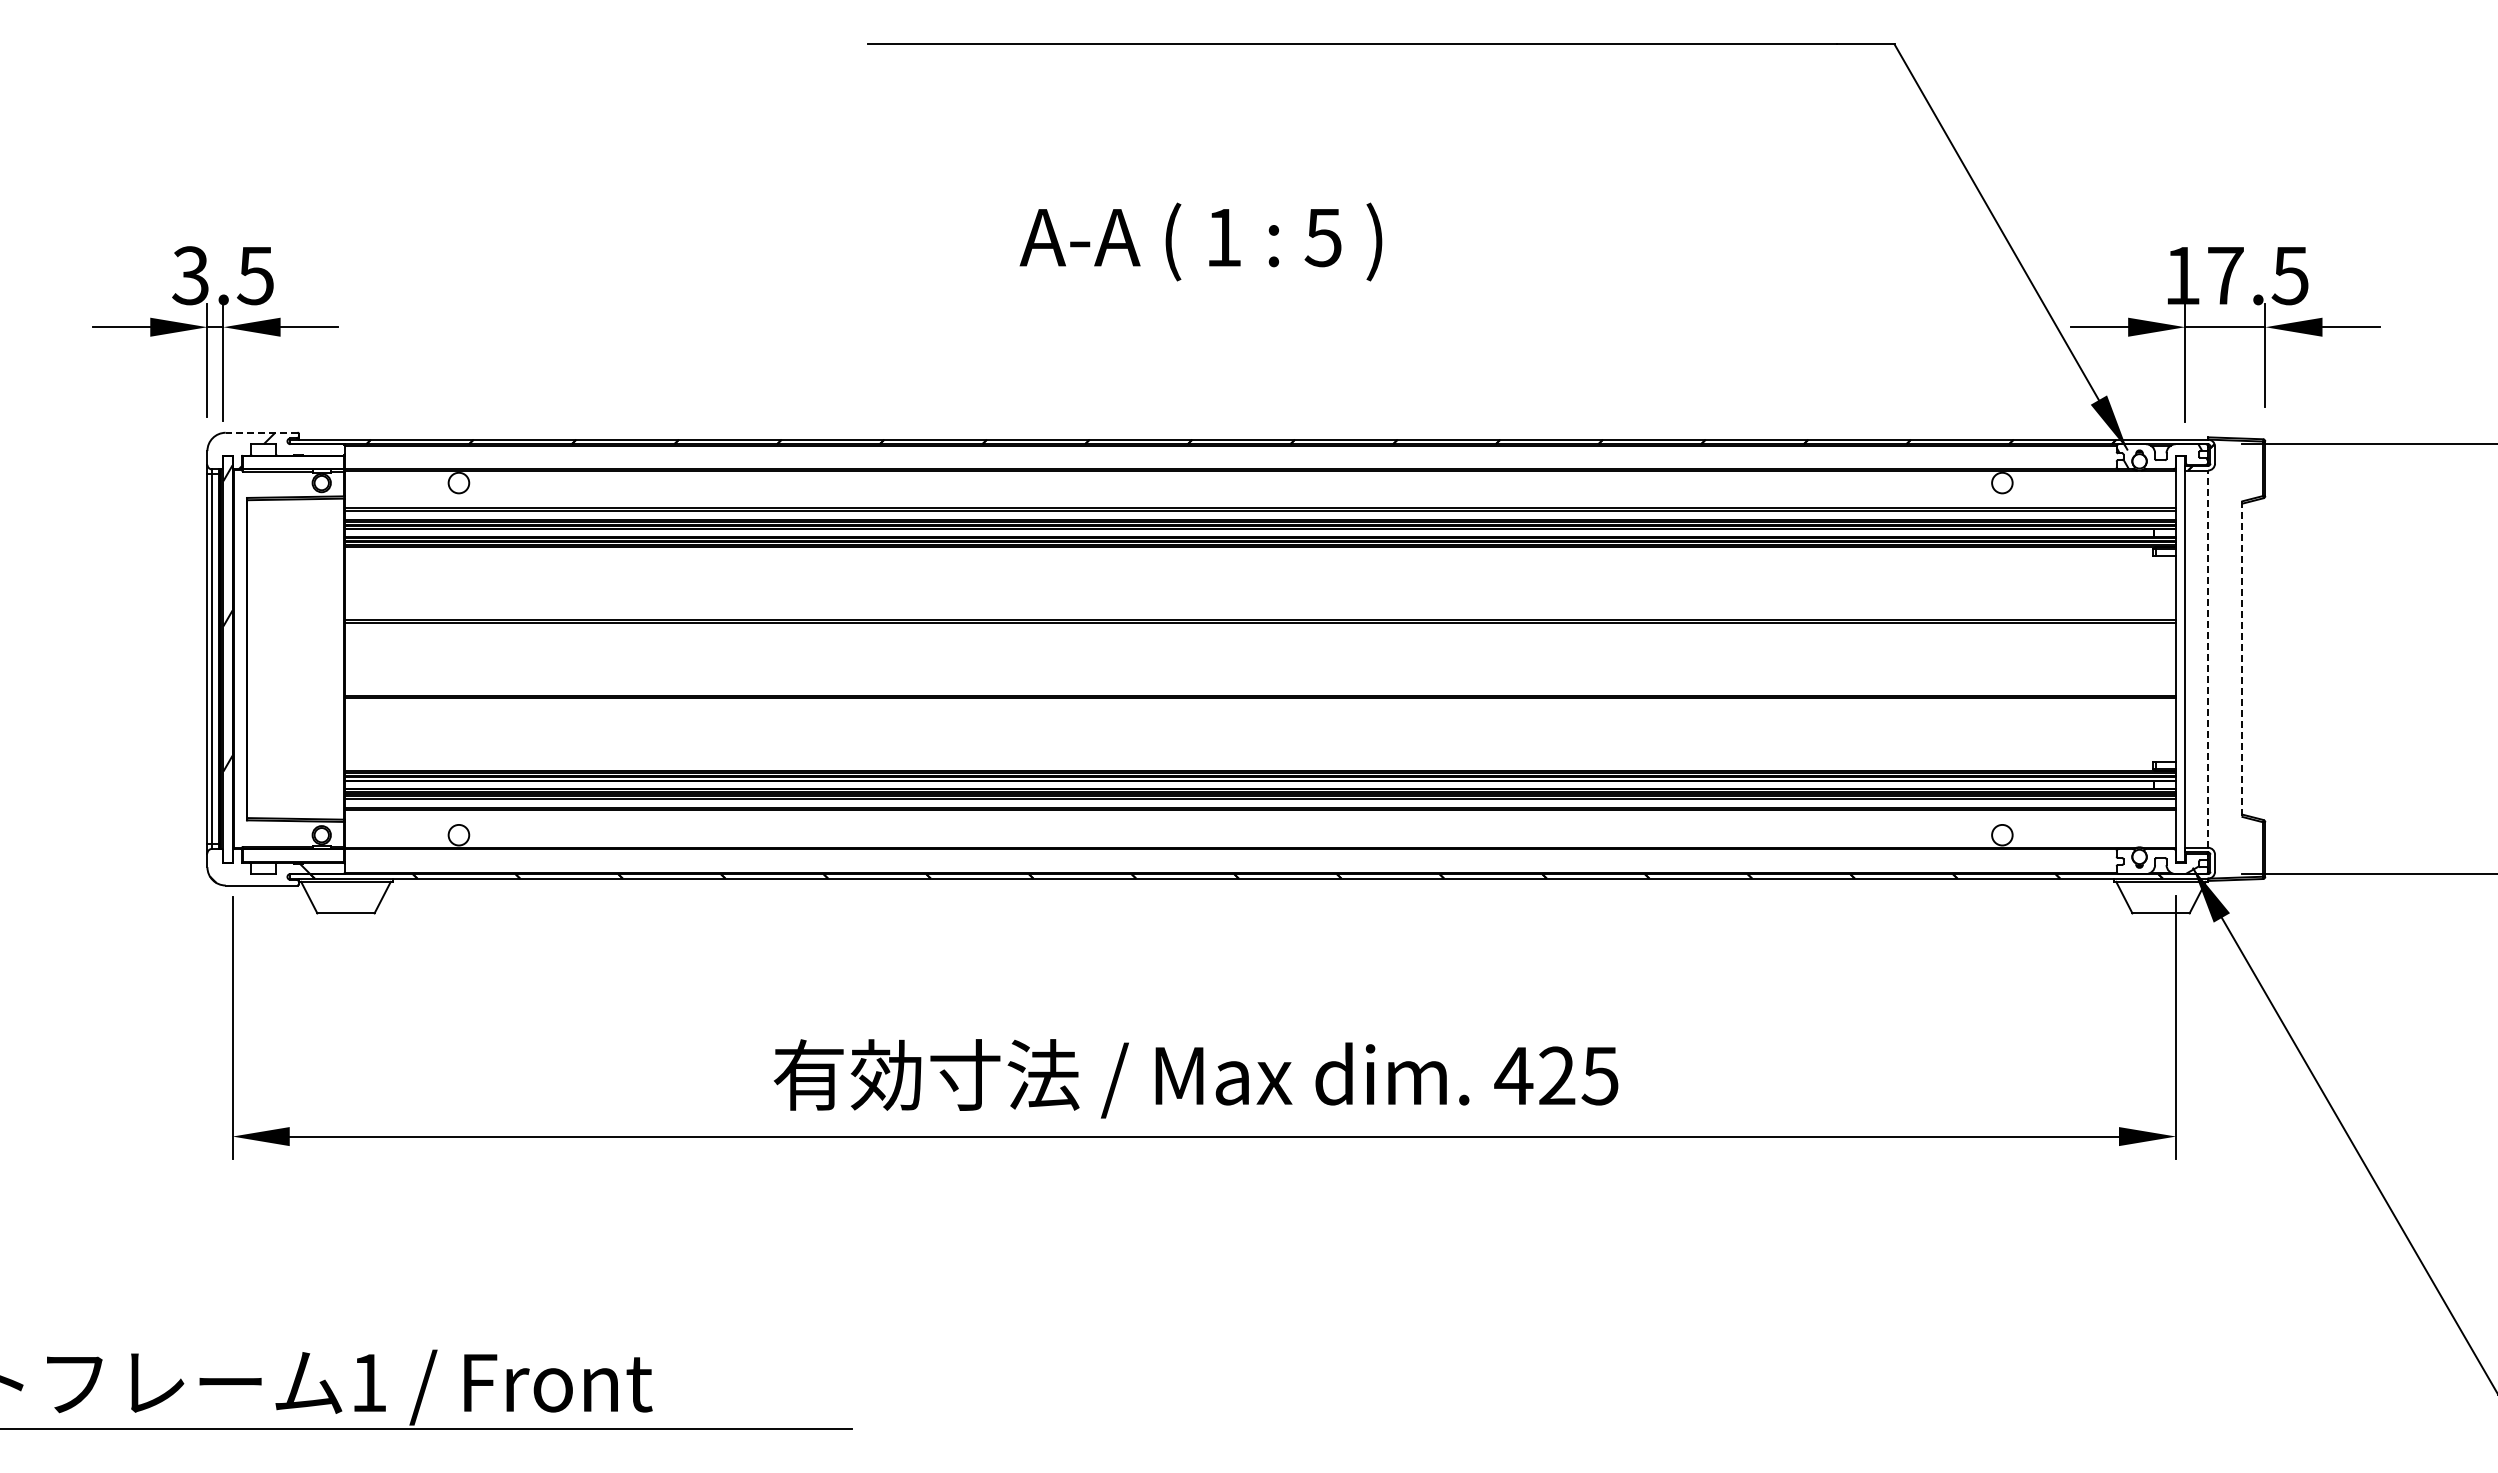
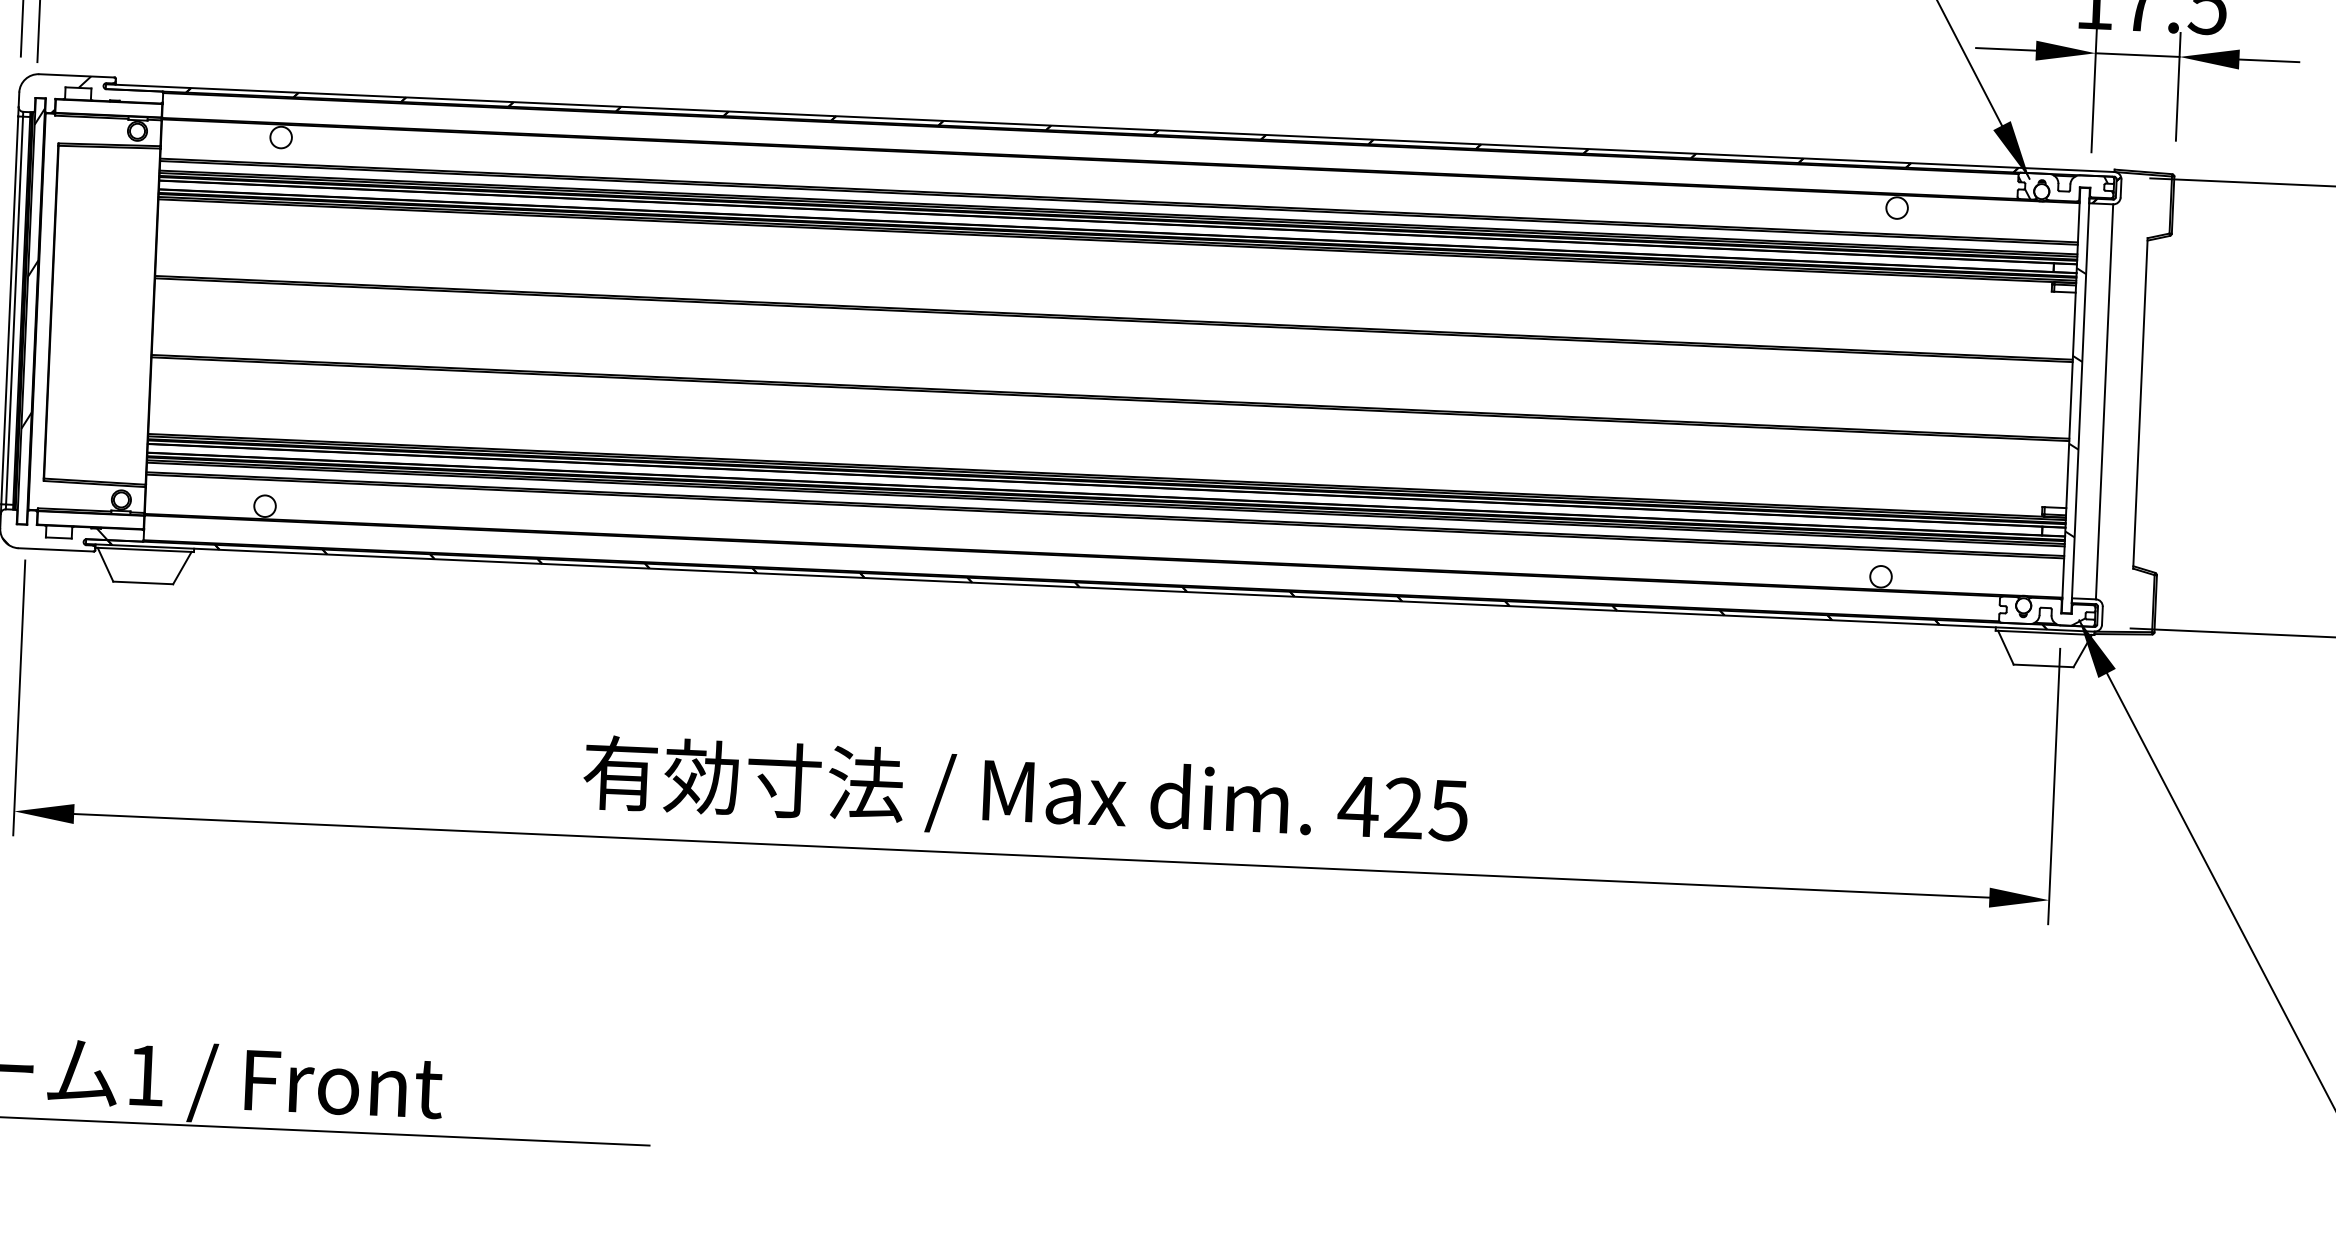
line: (261, 432) -> (76, 75), dashed -> solid
line: (2208, 659) -> (2104, 402), dashed -> solid
line: (2242, 659) -> (2140, 403), dashed -> solid
hatch: (2180, 660) -> (2075, 402), added

